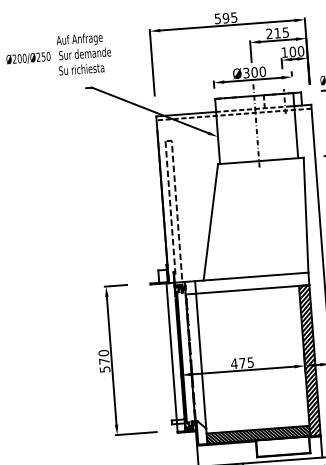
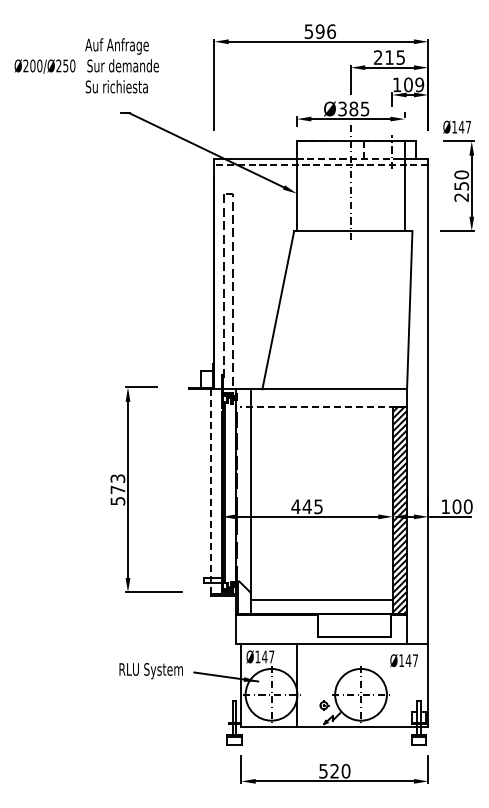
text: (234, 17) -> (331, 31), 595 -> 596
text: (300, 51) -> (419, 84), 100 -> 109
text: (258, 71) -> (359, 108), Ø300 -> Ø385
line: (248, 289) -> (323, 406), solid -> dashed
text: (103, 353) -> (117, 478), 570 -> 573
line: (172, 357) -> (211, 491), solid -> dashed
text: (241, 363) -> (306, 506), 475 -> 445
hatch: (258, 434) -> (321, 606), removed

